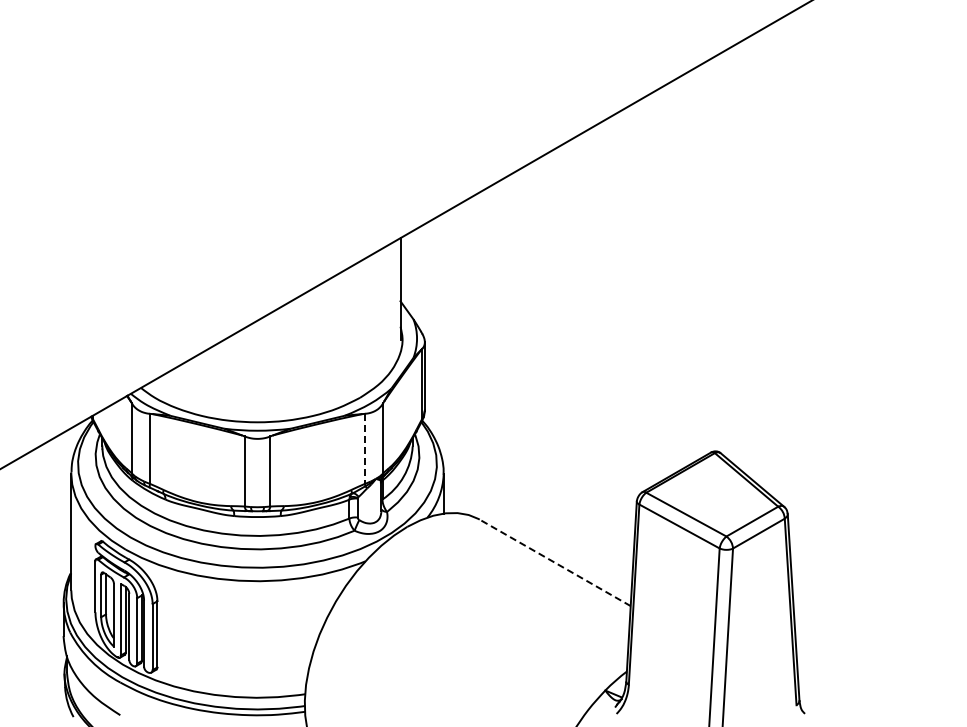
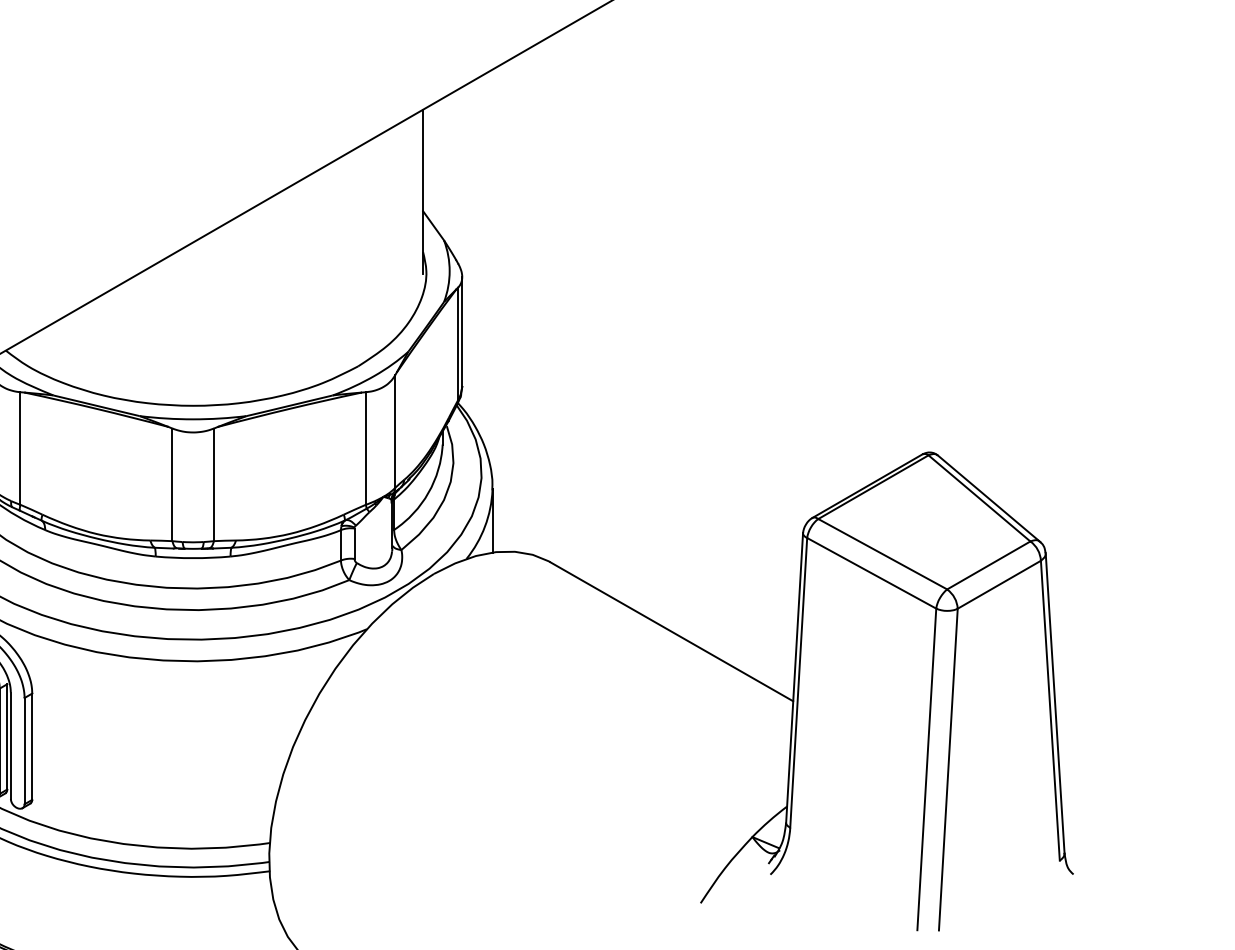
line: (364, 449) -> (365, 449), dashed -> solid
line: (555, 562) -> (672, 631), dashed -> solid

